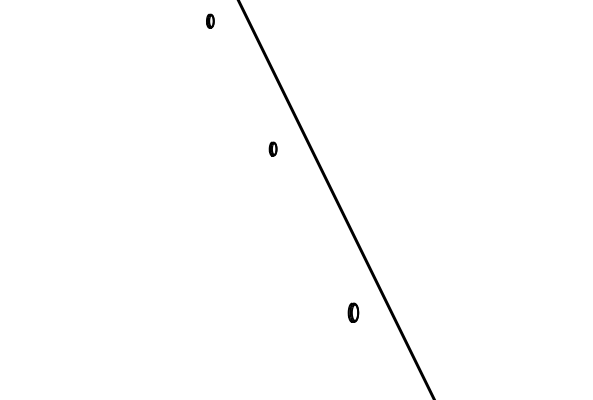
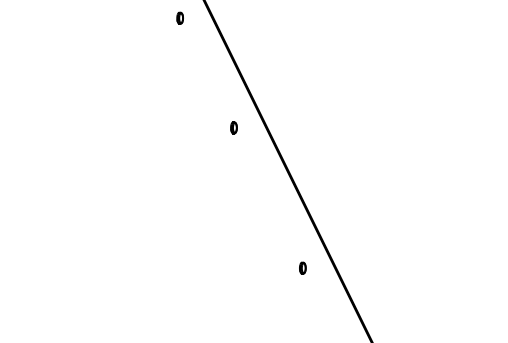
part: (353, 312) -> (302, 267), size x0.71

